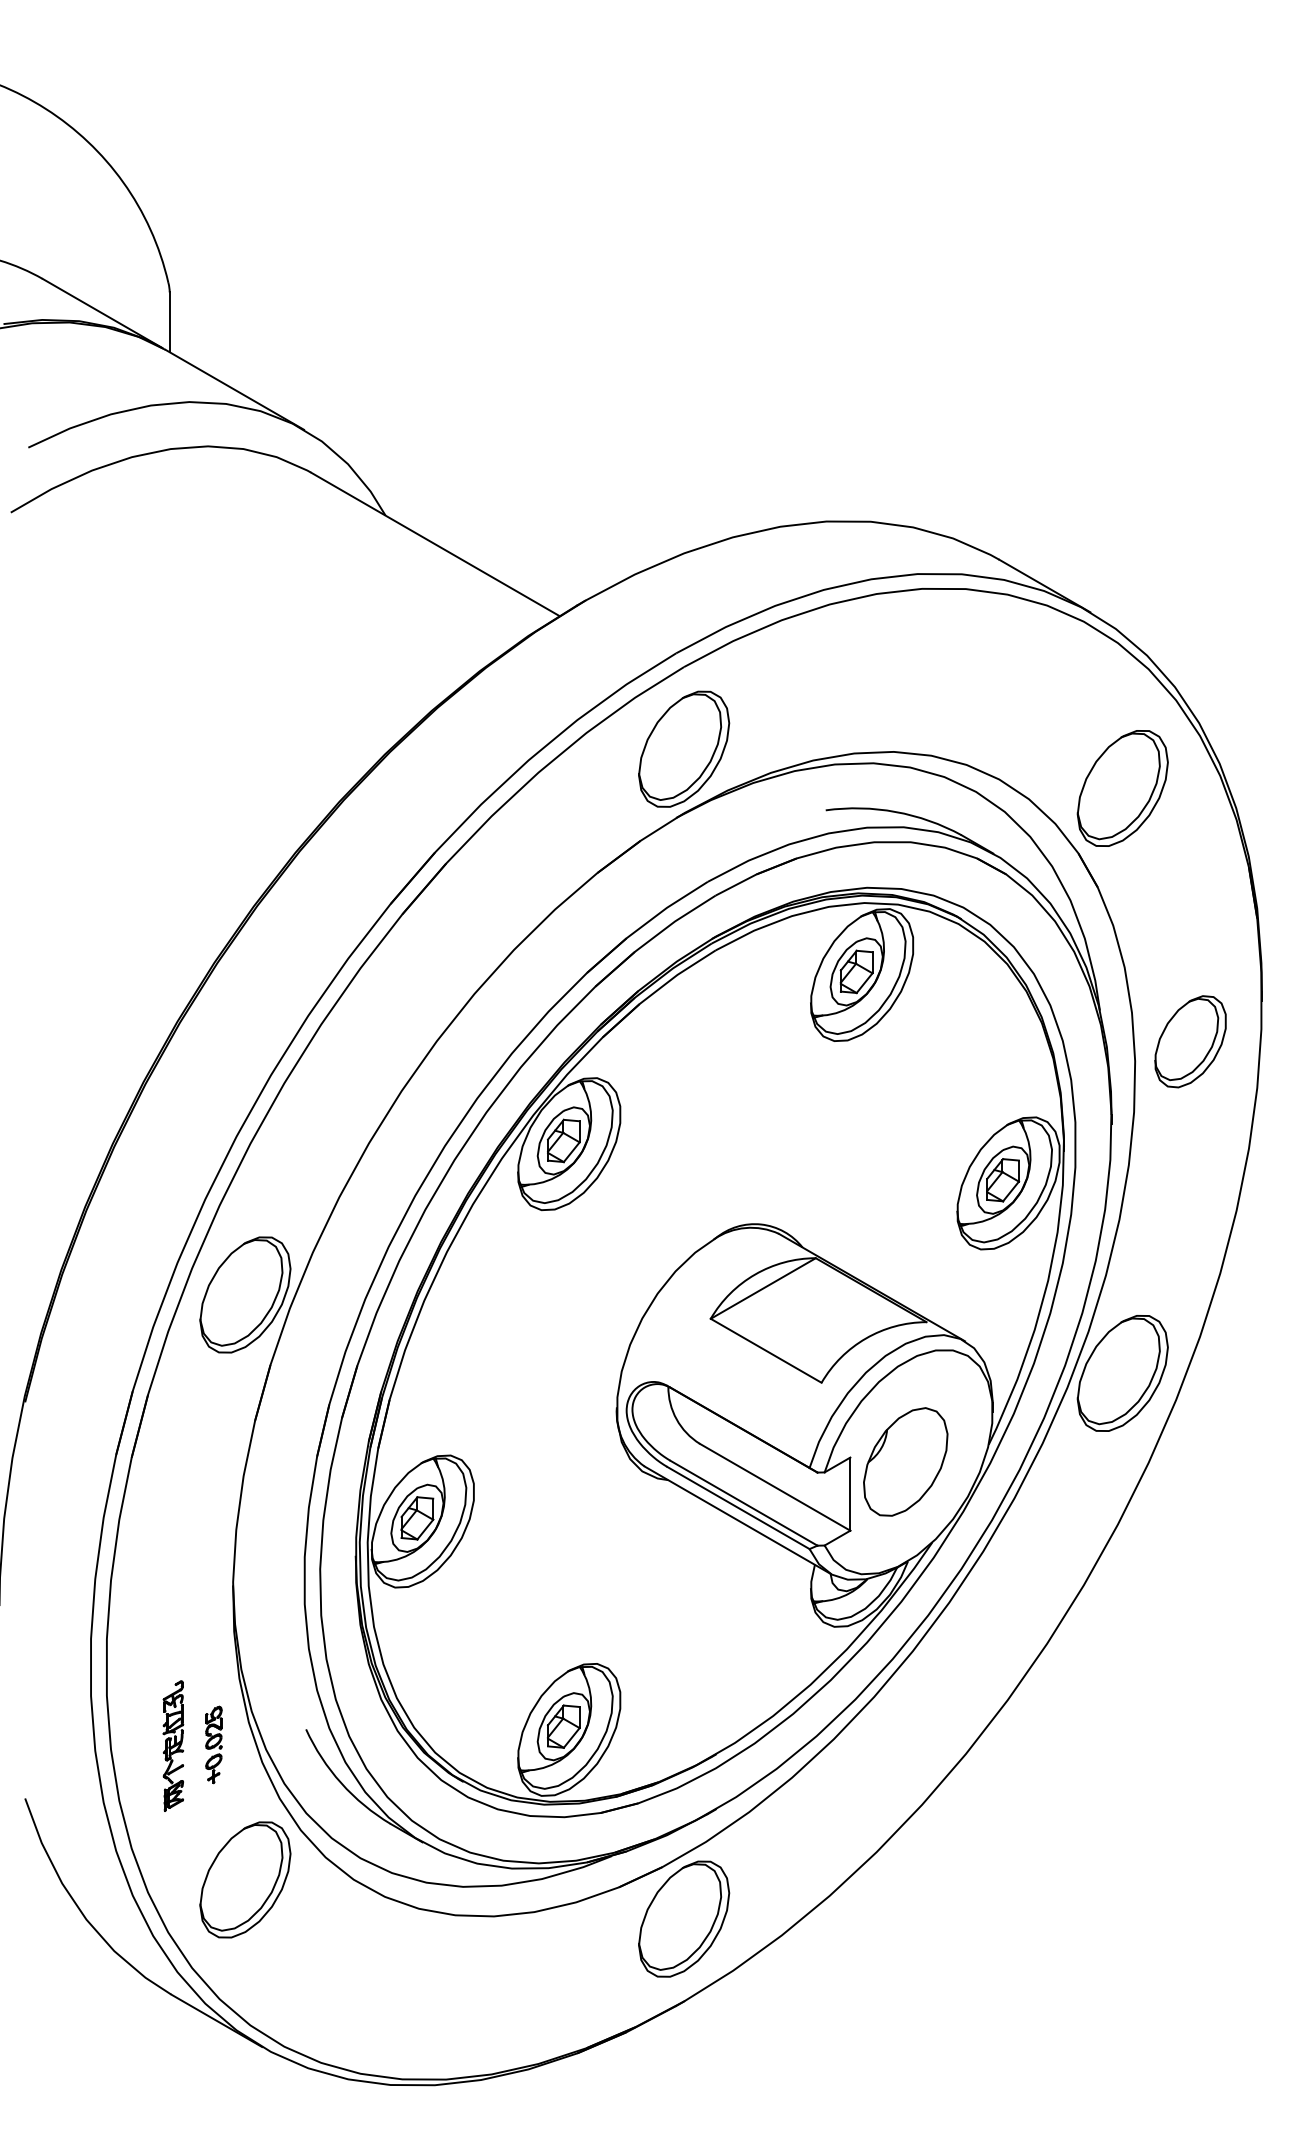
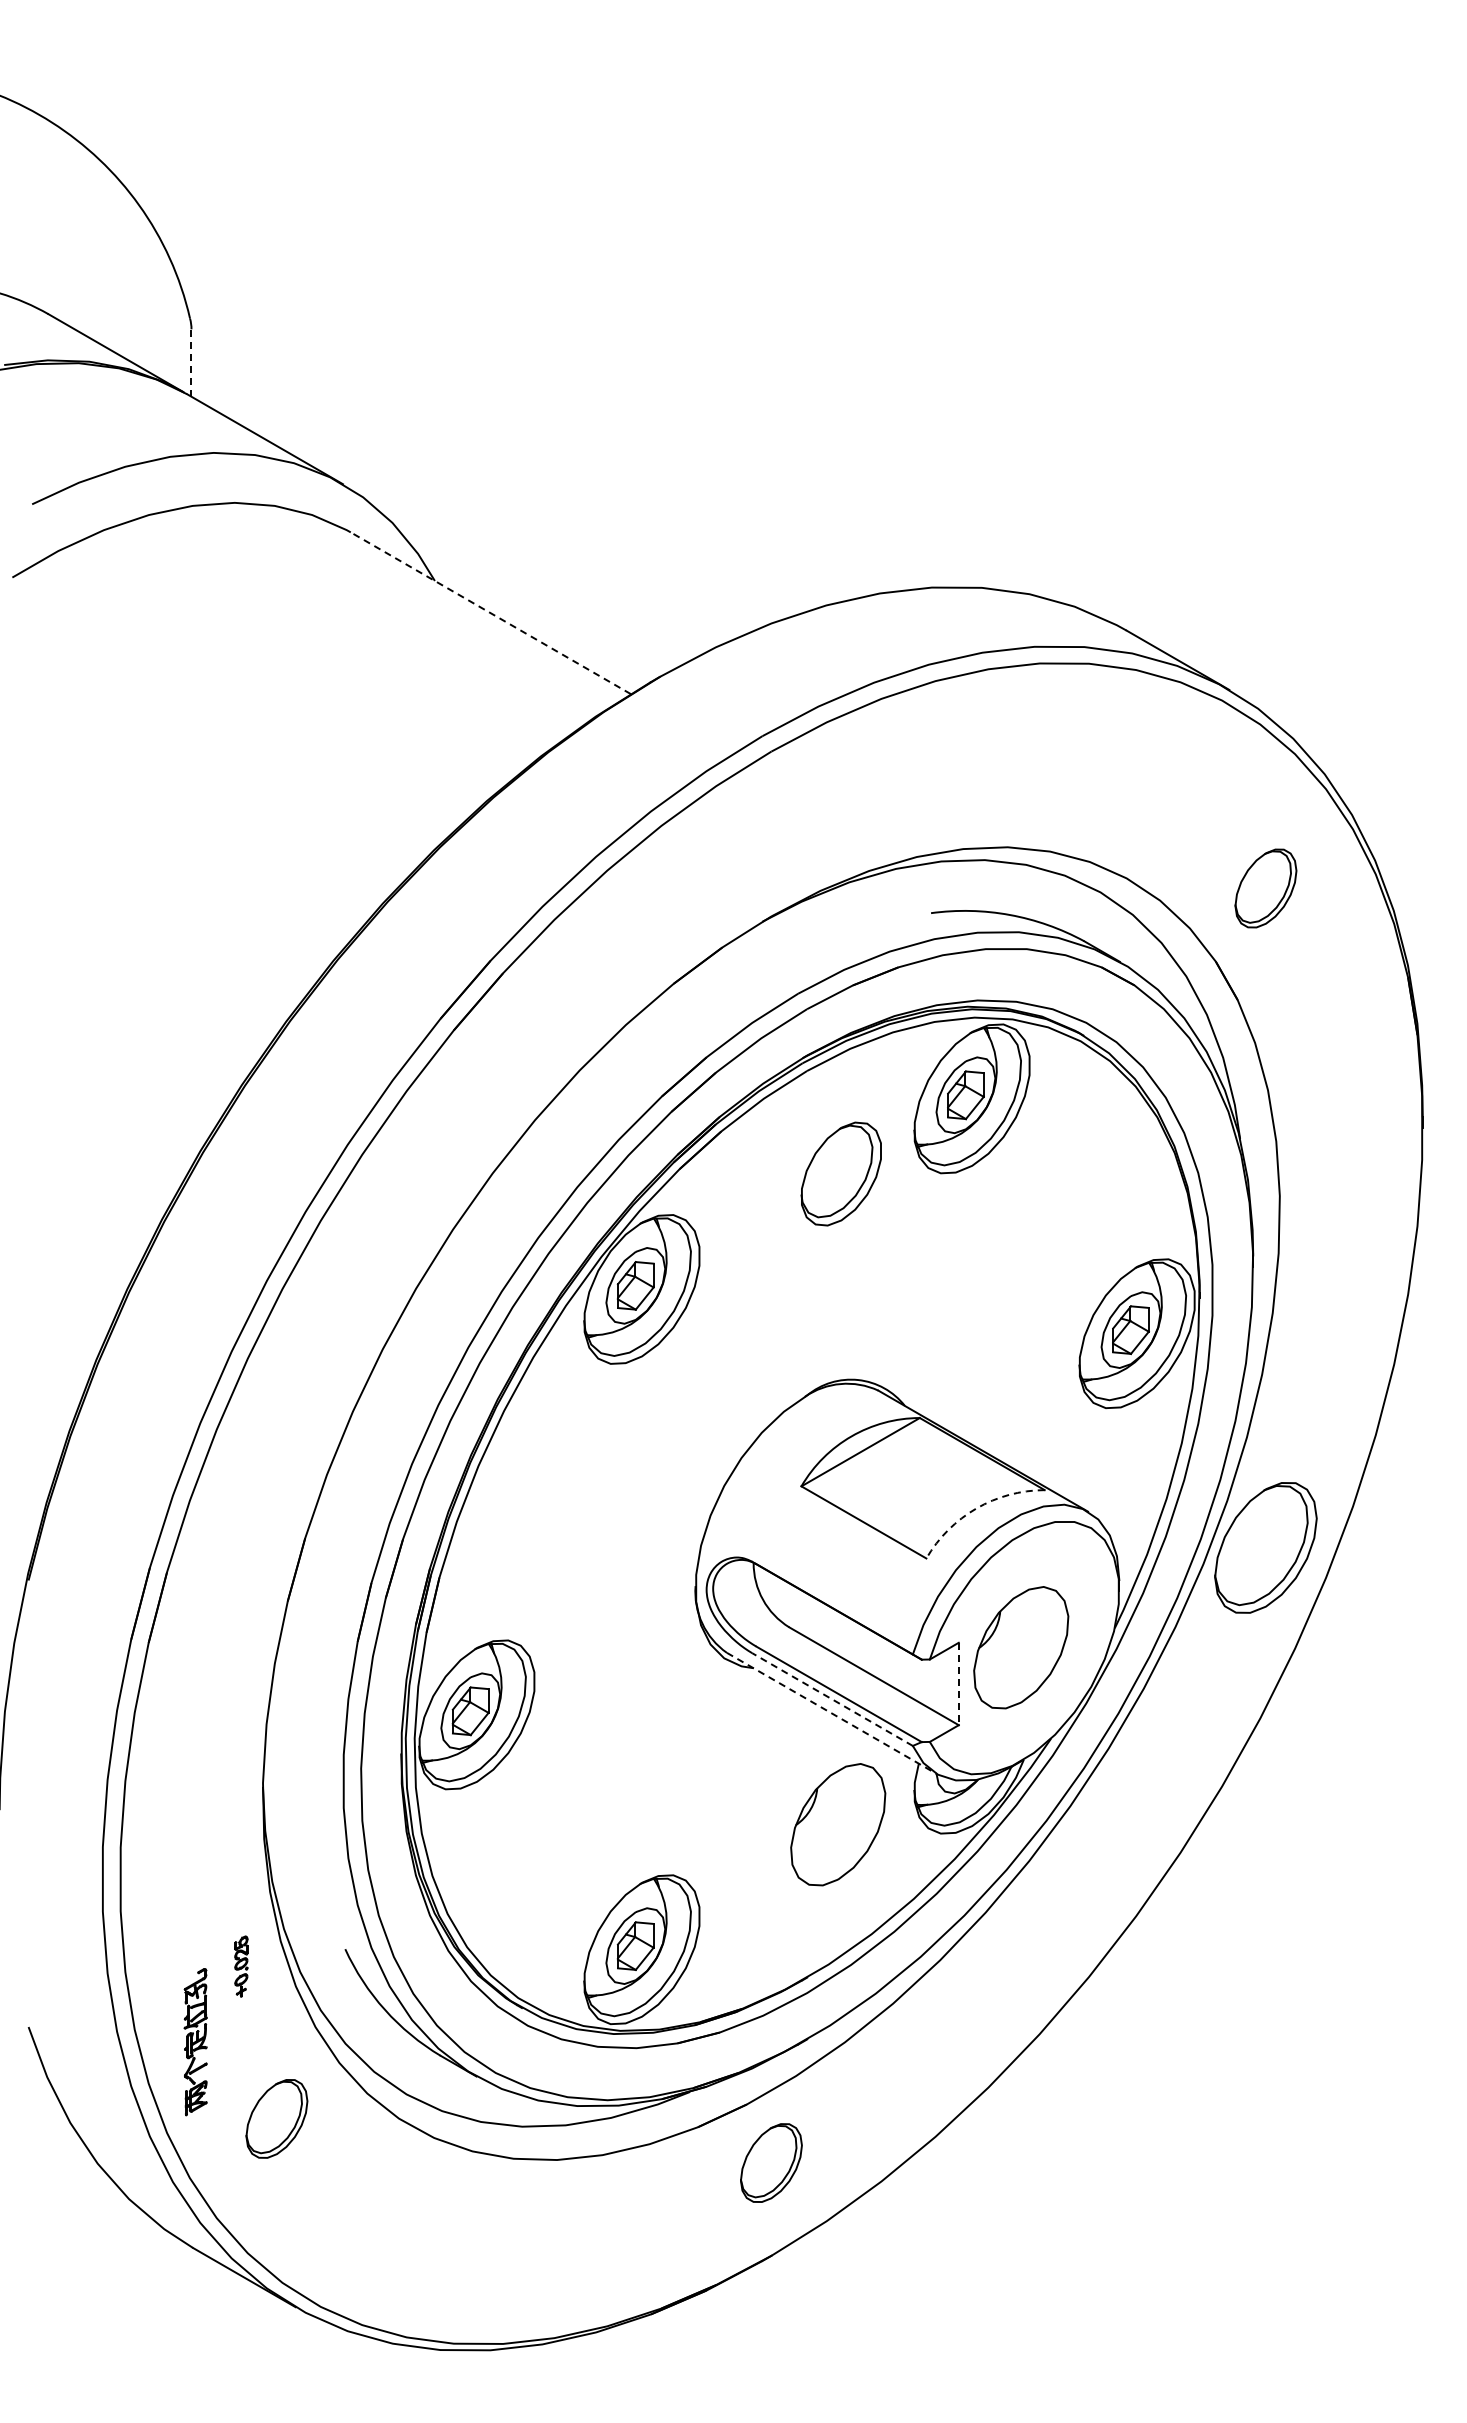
line: (169, 322) -> (191, 363), solid -> dashed
line: (434, 544) -> (490, 613), solid -> dashed
part: (684, 749) -> (771, 844), removed
part: (1122, 788) -> (1265, 888), size x0.6
part: (1189, 1041) -> (840, 1173), moved
part: (245, 1295) -> (276, 1459), removed
arc: (866, 1338) -> (976, 1508), solid -> dashed
line: (850, 1494) -> (958, 1684), solid -> dashed
line: (738, 1507) -> (832, 1699), solid -> dashed
line: (738, 1520) -> (832, 1713), solid -> dashed
part: (743, 1618) -> (838, 1824), added
part: (214, 1744) -> (241, 1966), size x0.7
part: (173, 1746) -> (195, 2042), moved
part: (245, 1879) -> (276, 2118), size x0.6
part: (684, 1918) -> (771, 2162), size x0.6

